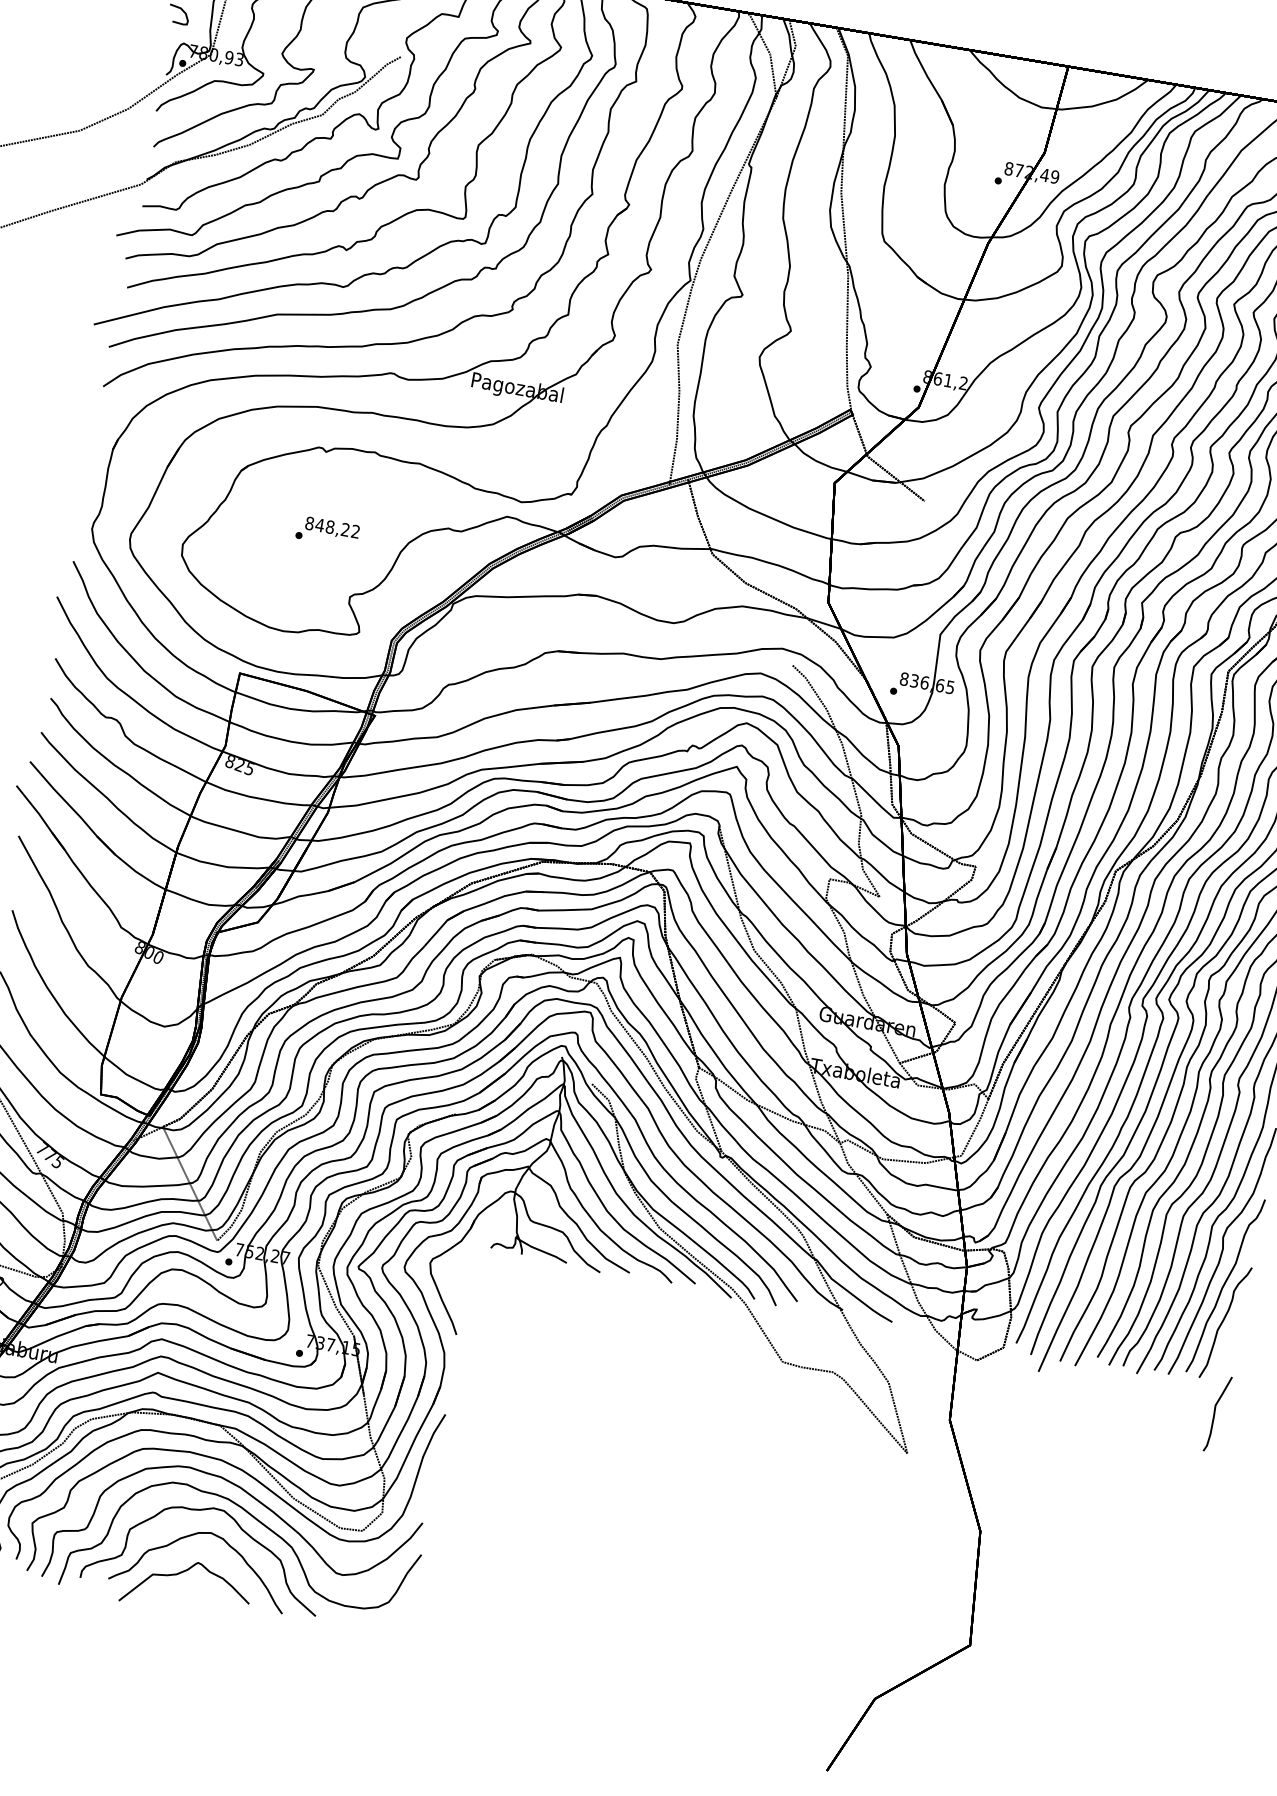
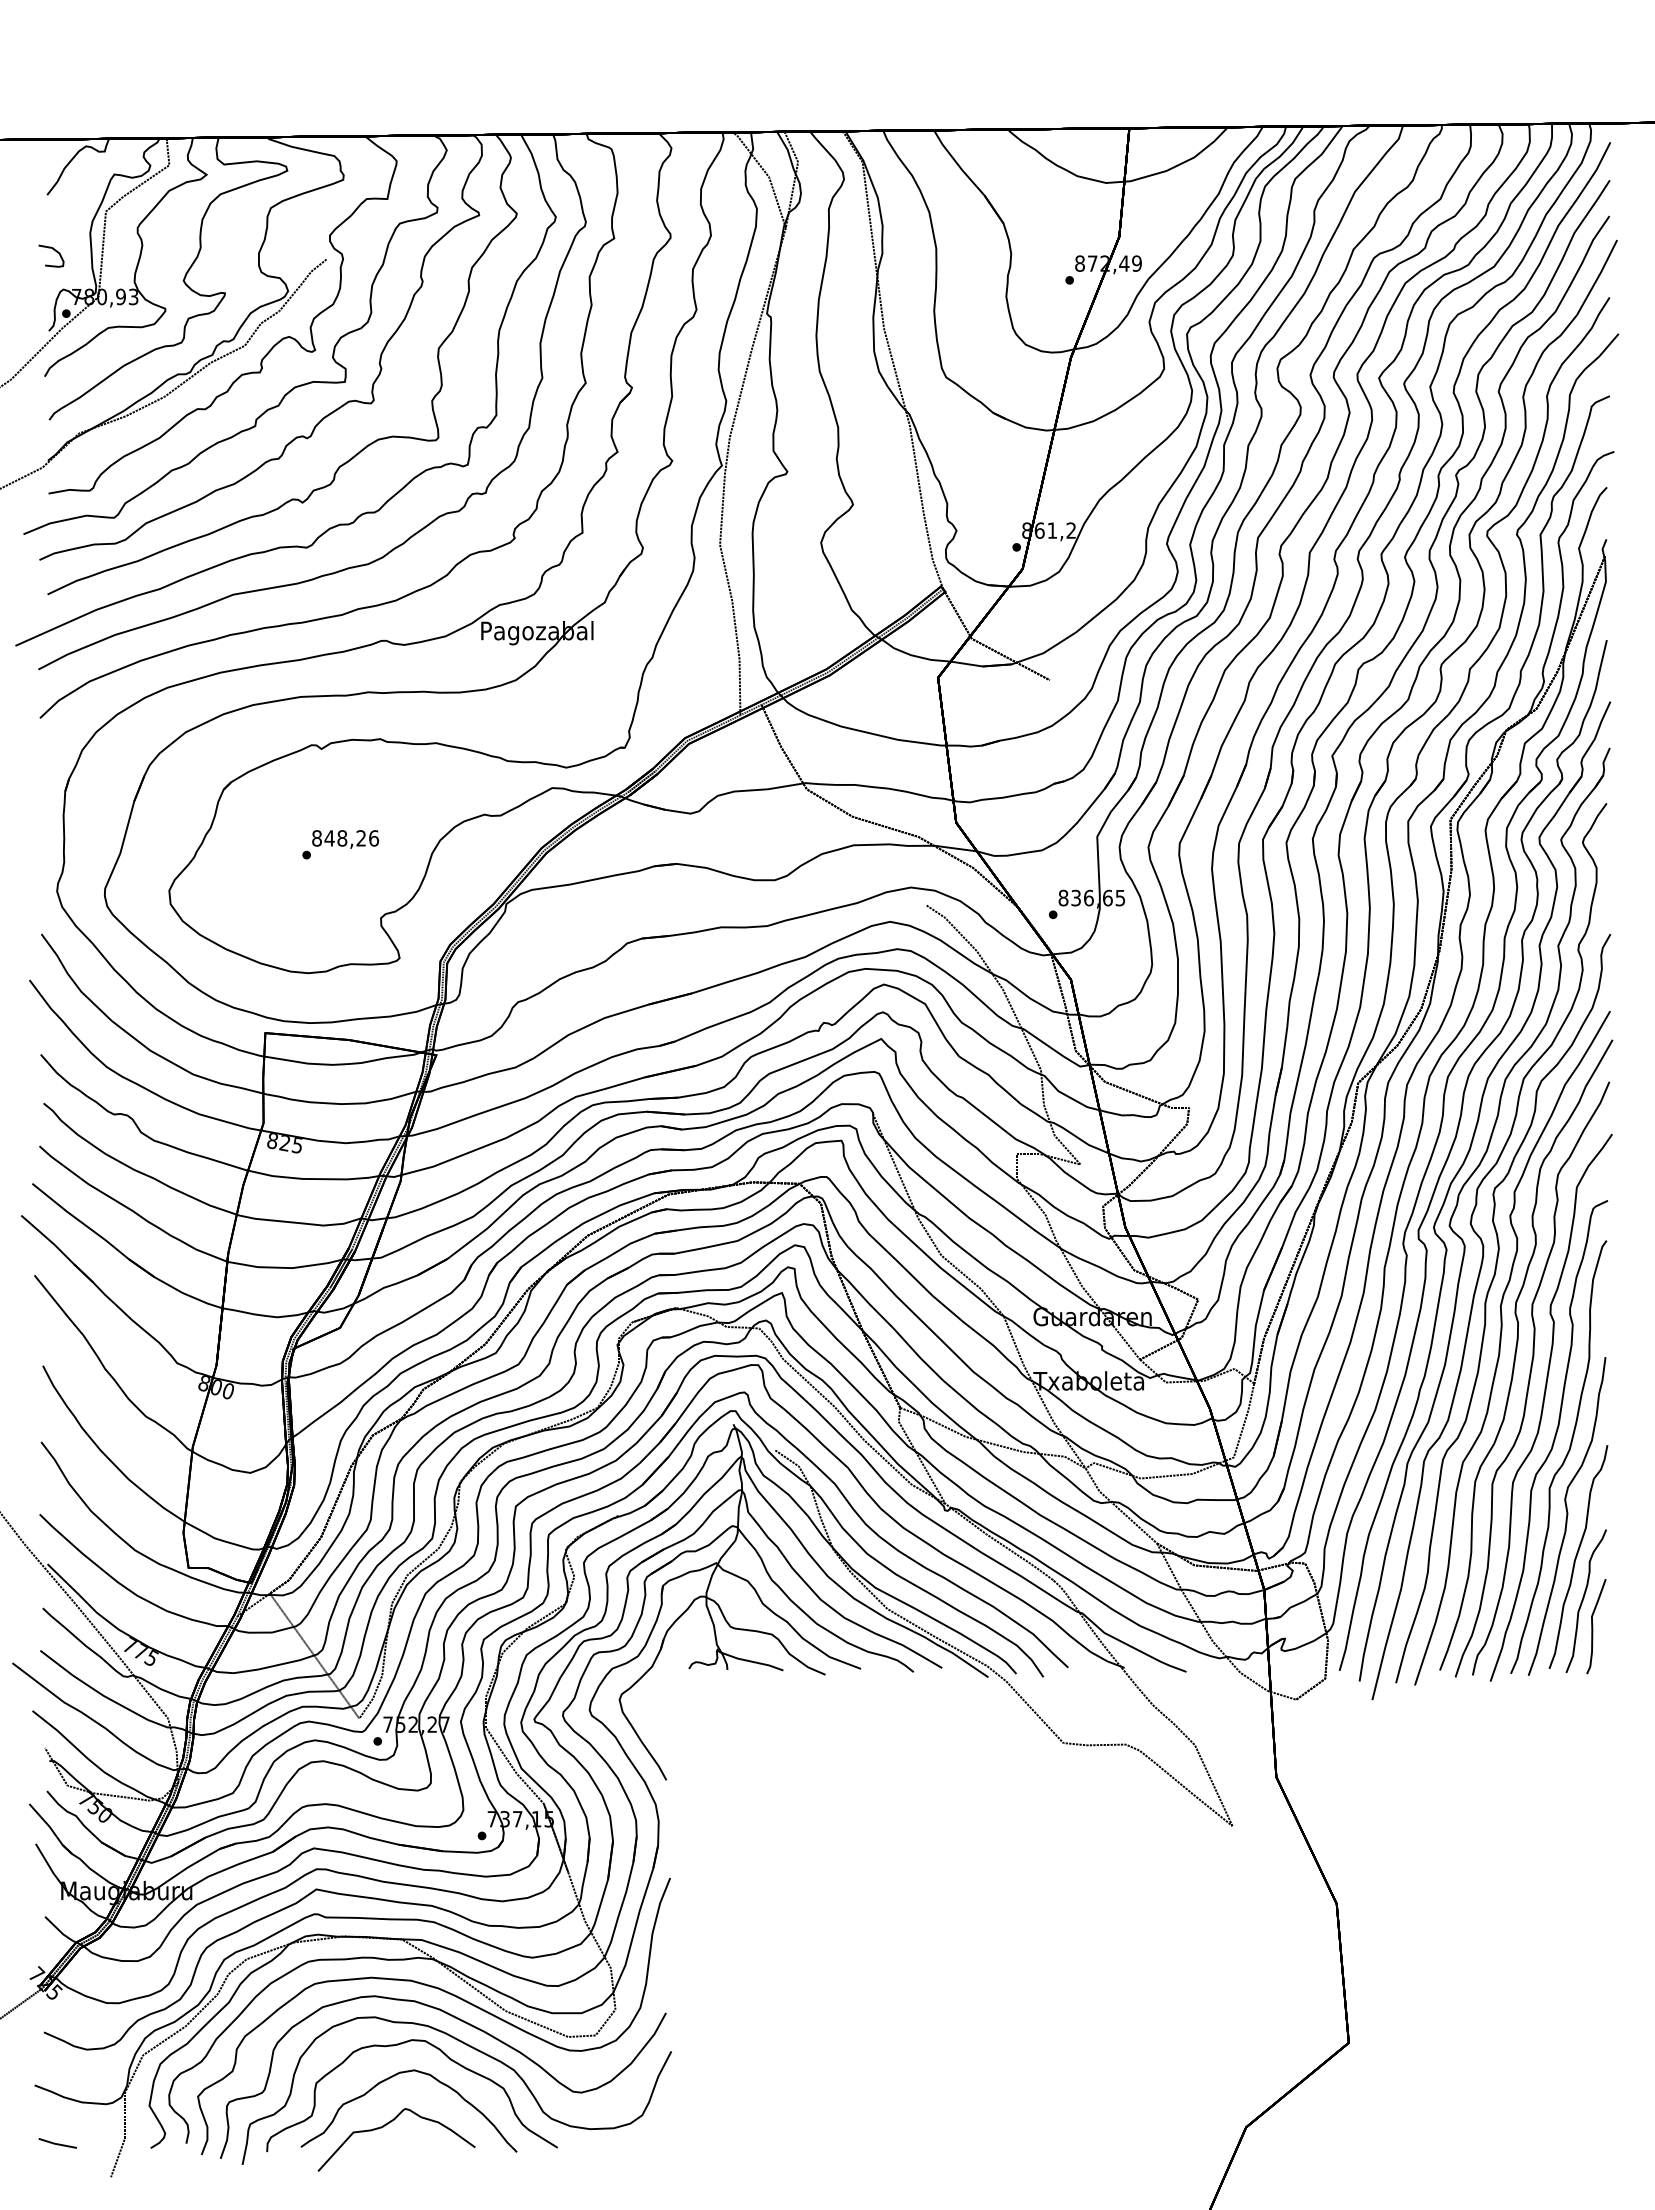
text: (356, 531) -> (374, 838), 848,22 -> 848,26
part: (1217, 1414) -> (1596, 1626), moved

